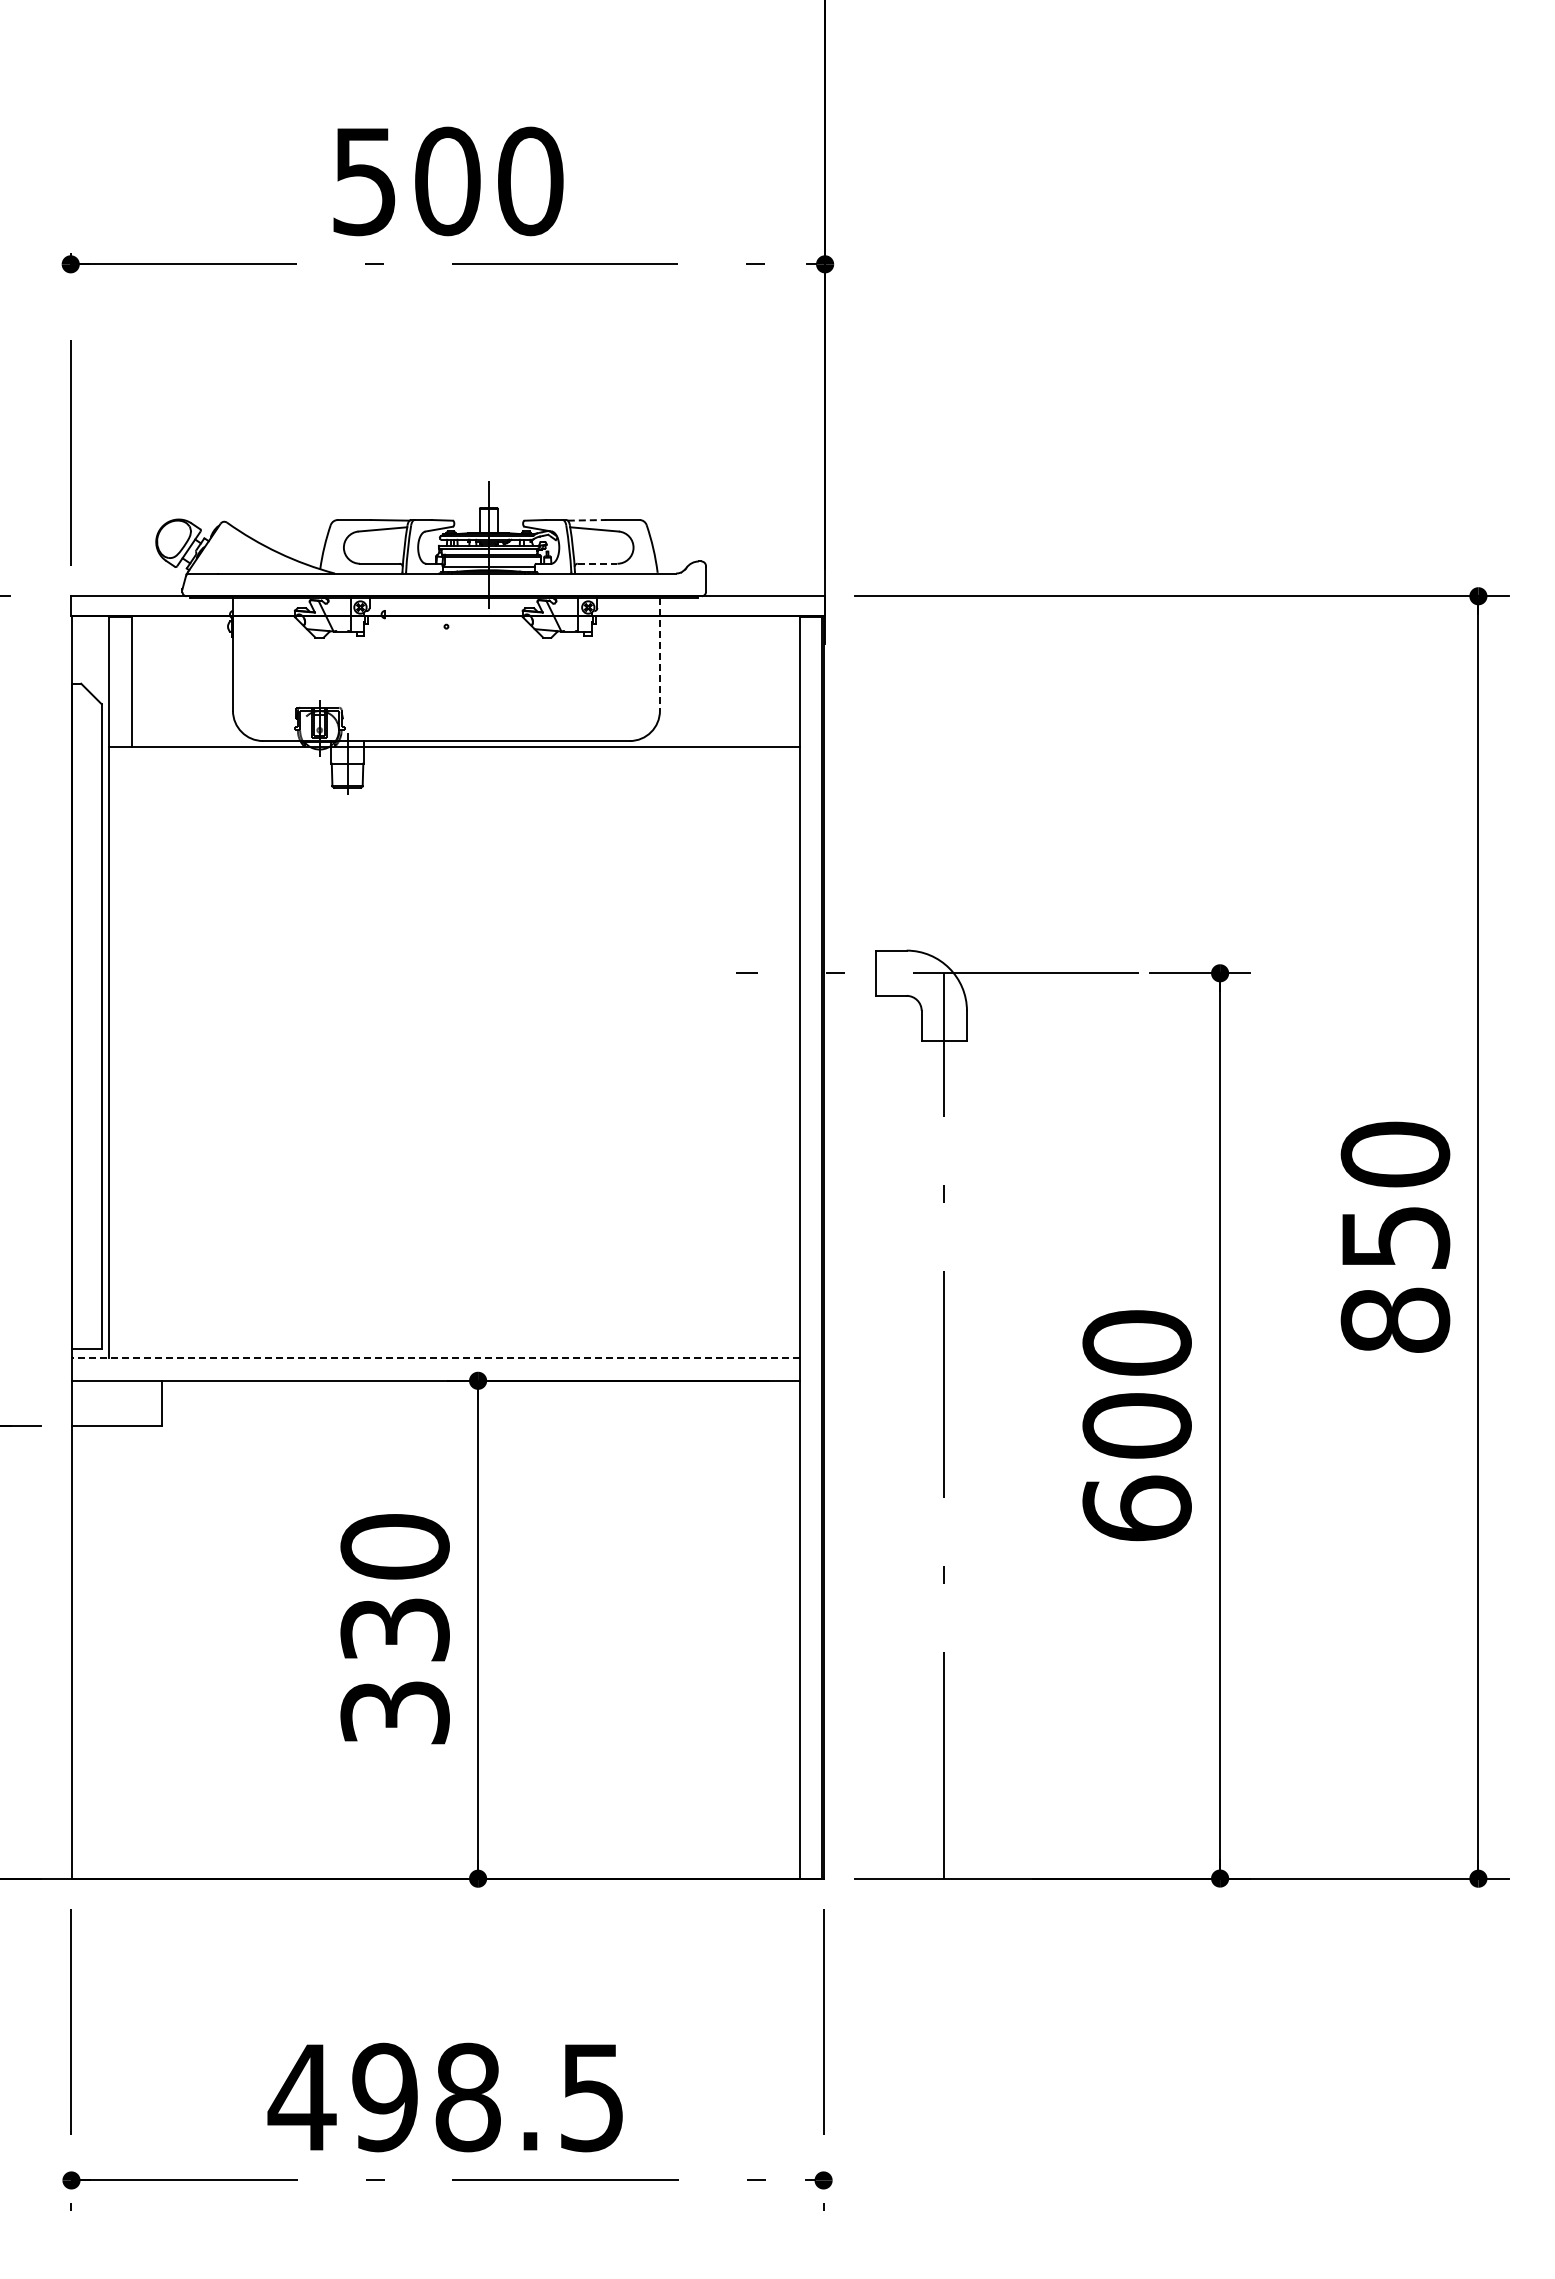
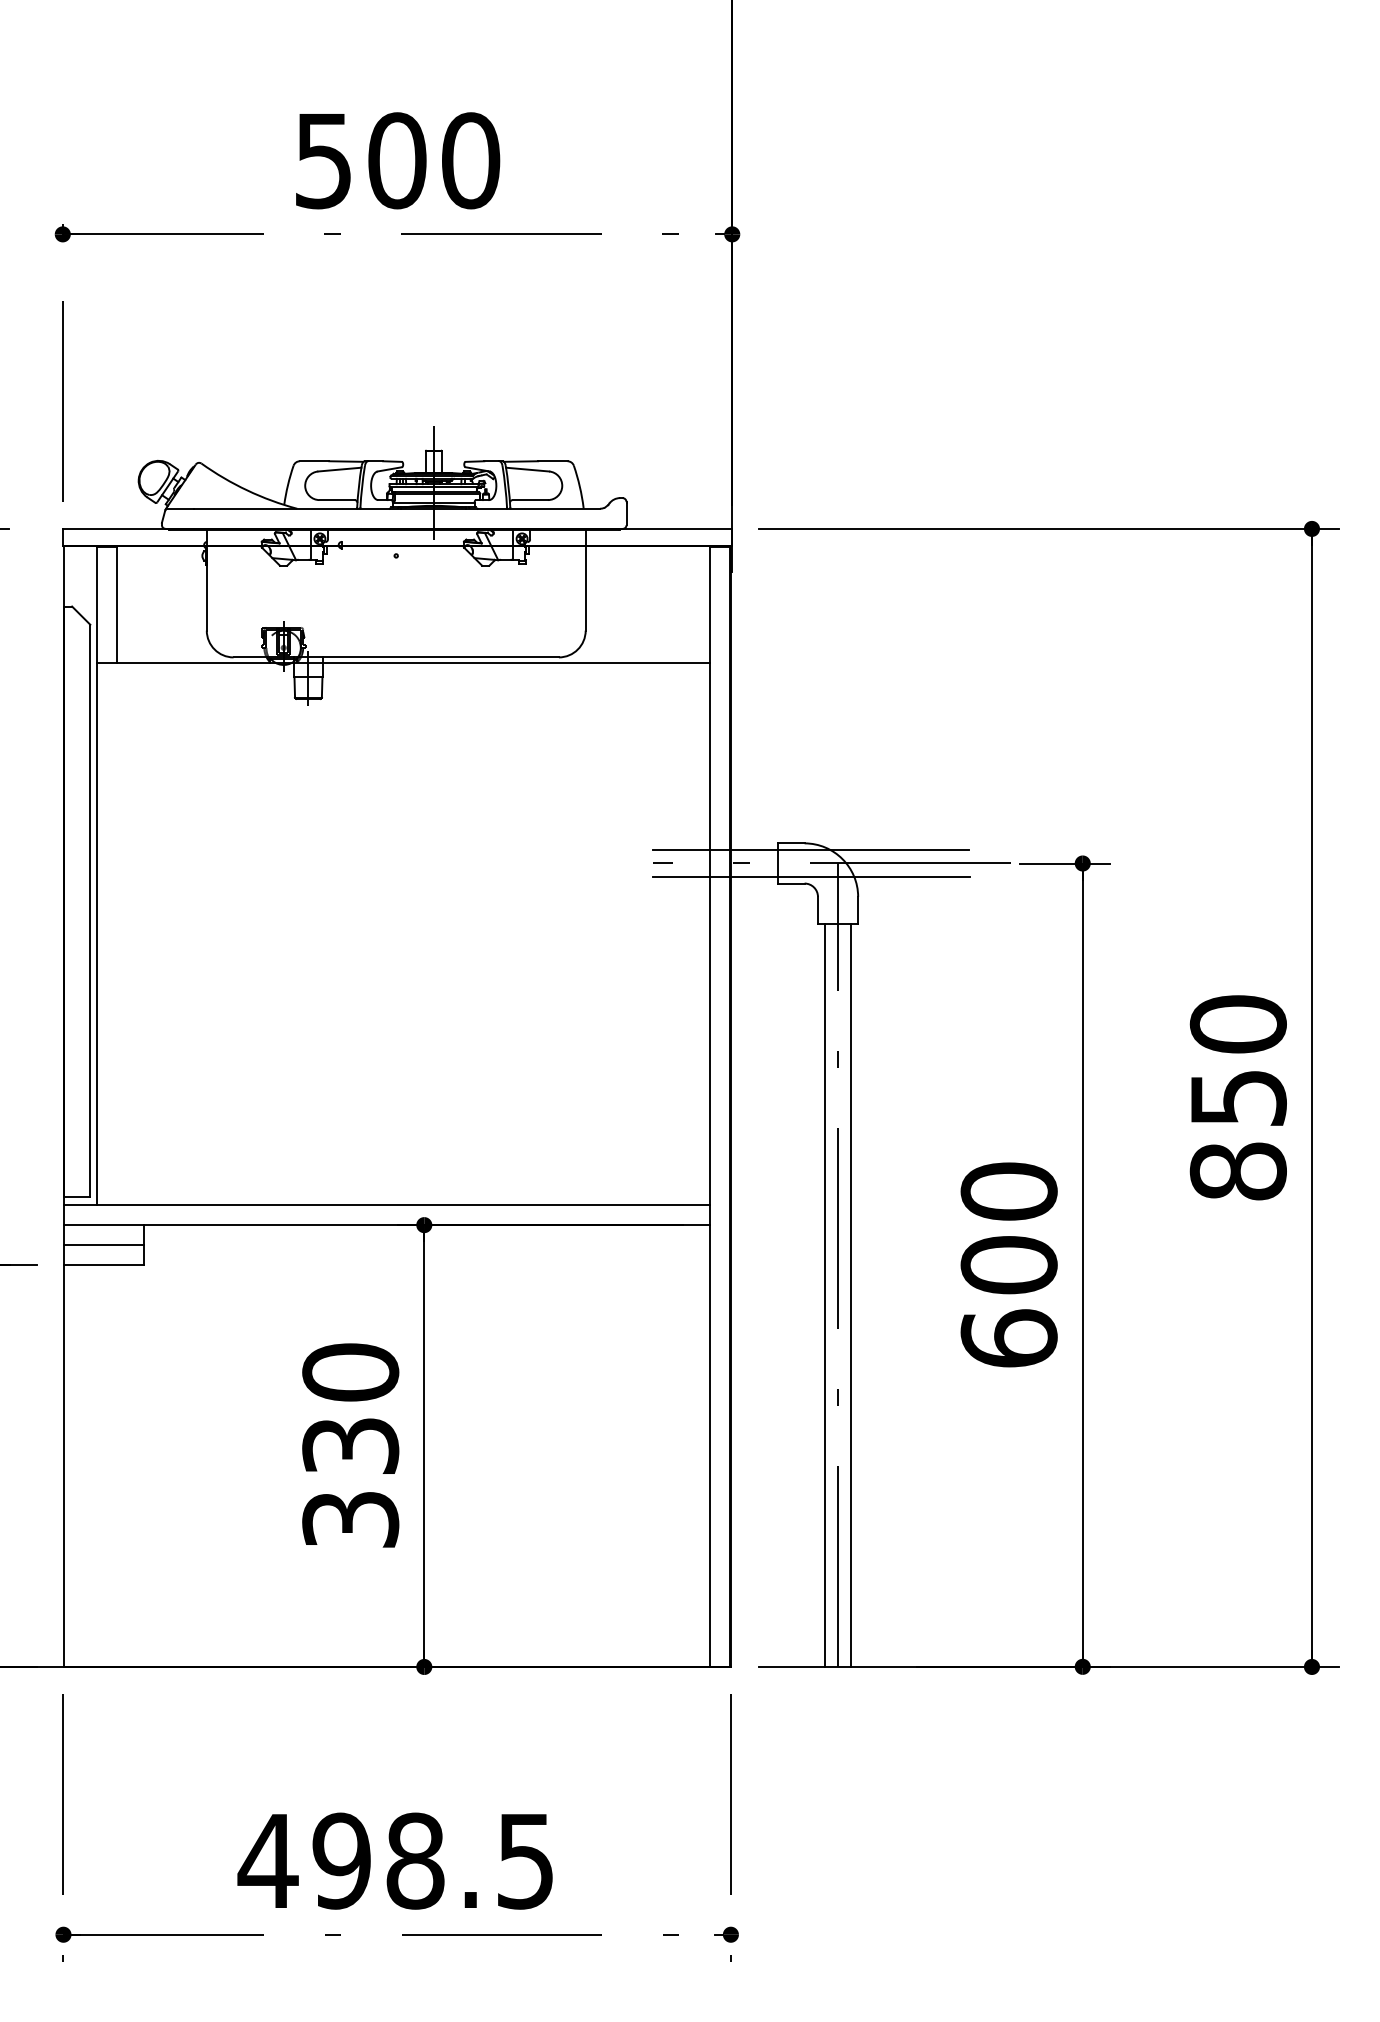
line: (587, 520) -> (521, 461), dashed -> solid
line: (597, 563) -> (530, 499), dashed -> solid
line: (659, 654) -> (585, 580), dashed -> solid
line: (914, 958) -> (811, 850), added
line: (914, 988) -> (811, 877), added
line: (435, 1358) -> (386, 1205), dashed -> solid
line: (116, 1403) -> (103, 1245), added
line: (929, 1459) -> (824, 1294), added
line: (959, 1459) -> (851, 1294), added

